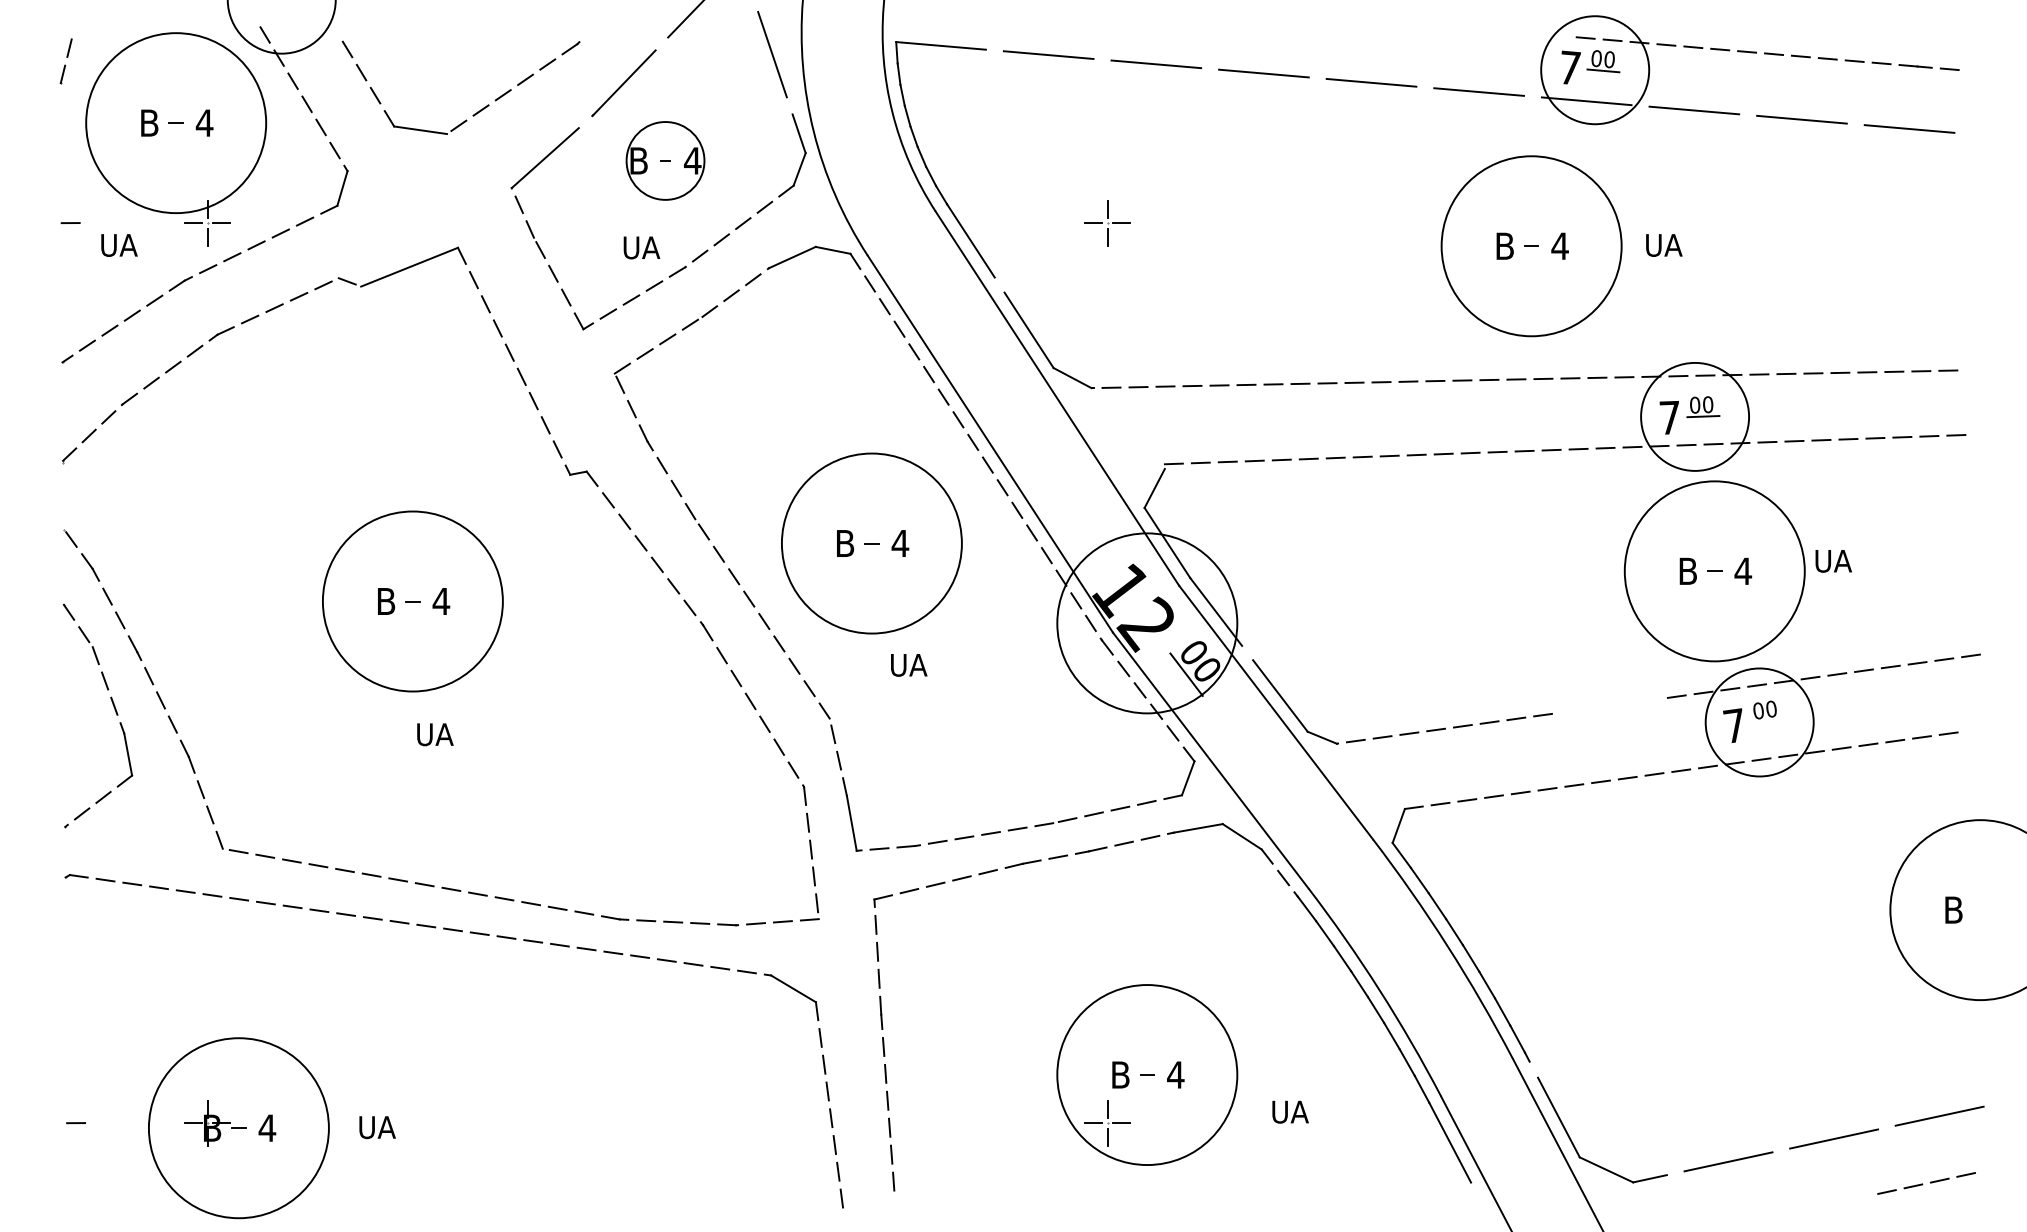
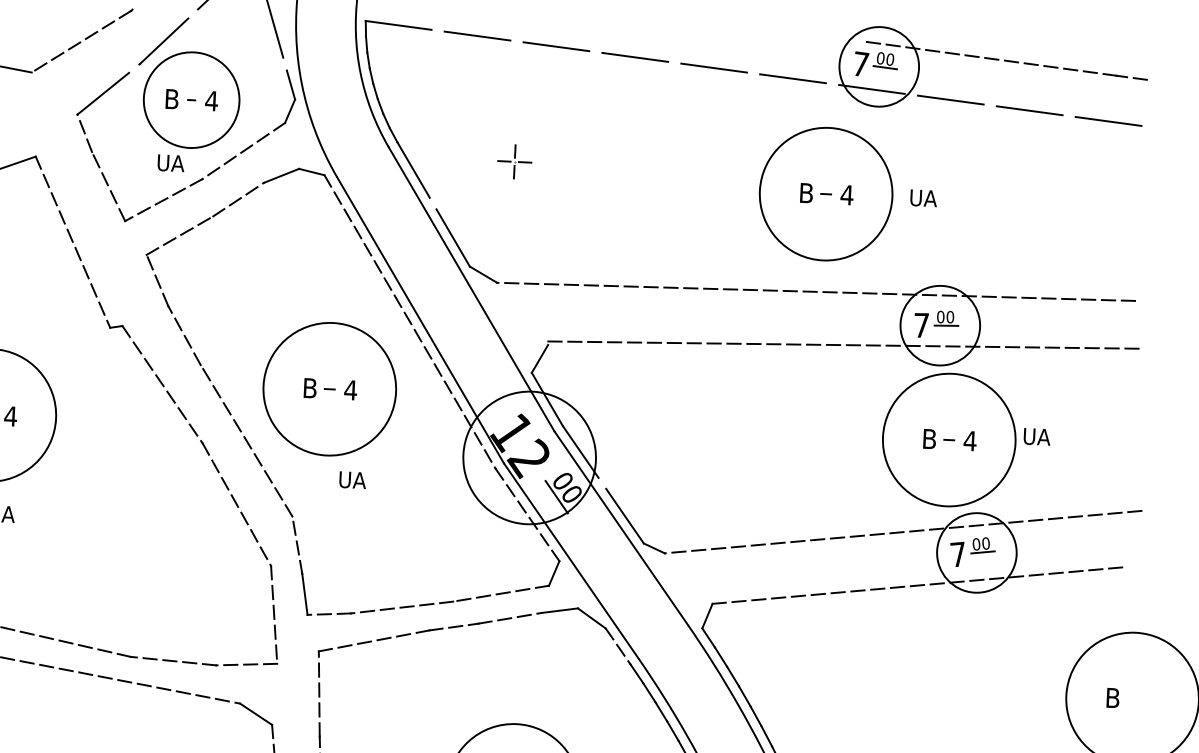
circle: (665, 160) -> (191, 99), size x1.67
line: (1606, 705) -> (864, 534), added
line: (1767, 721) -> (982, 552), added

